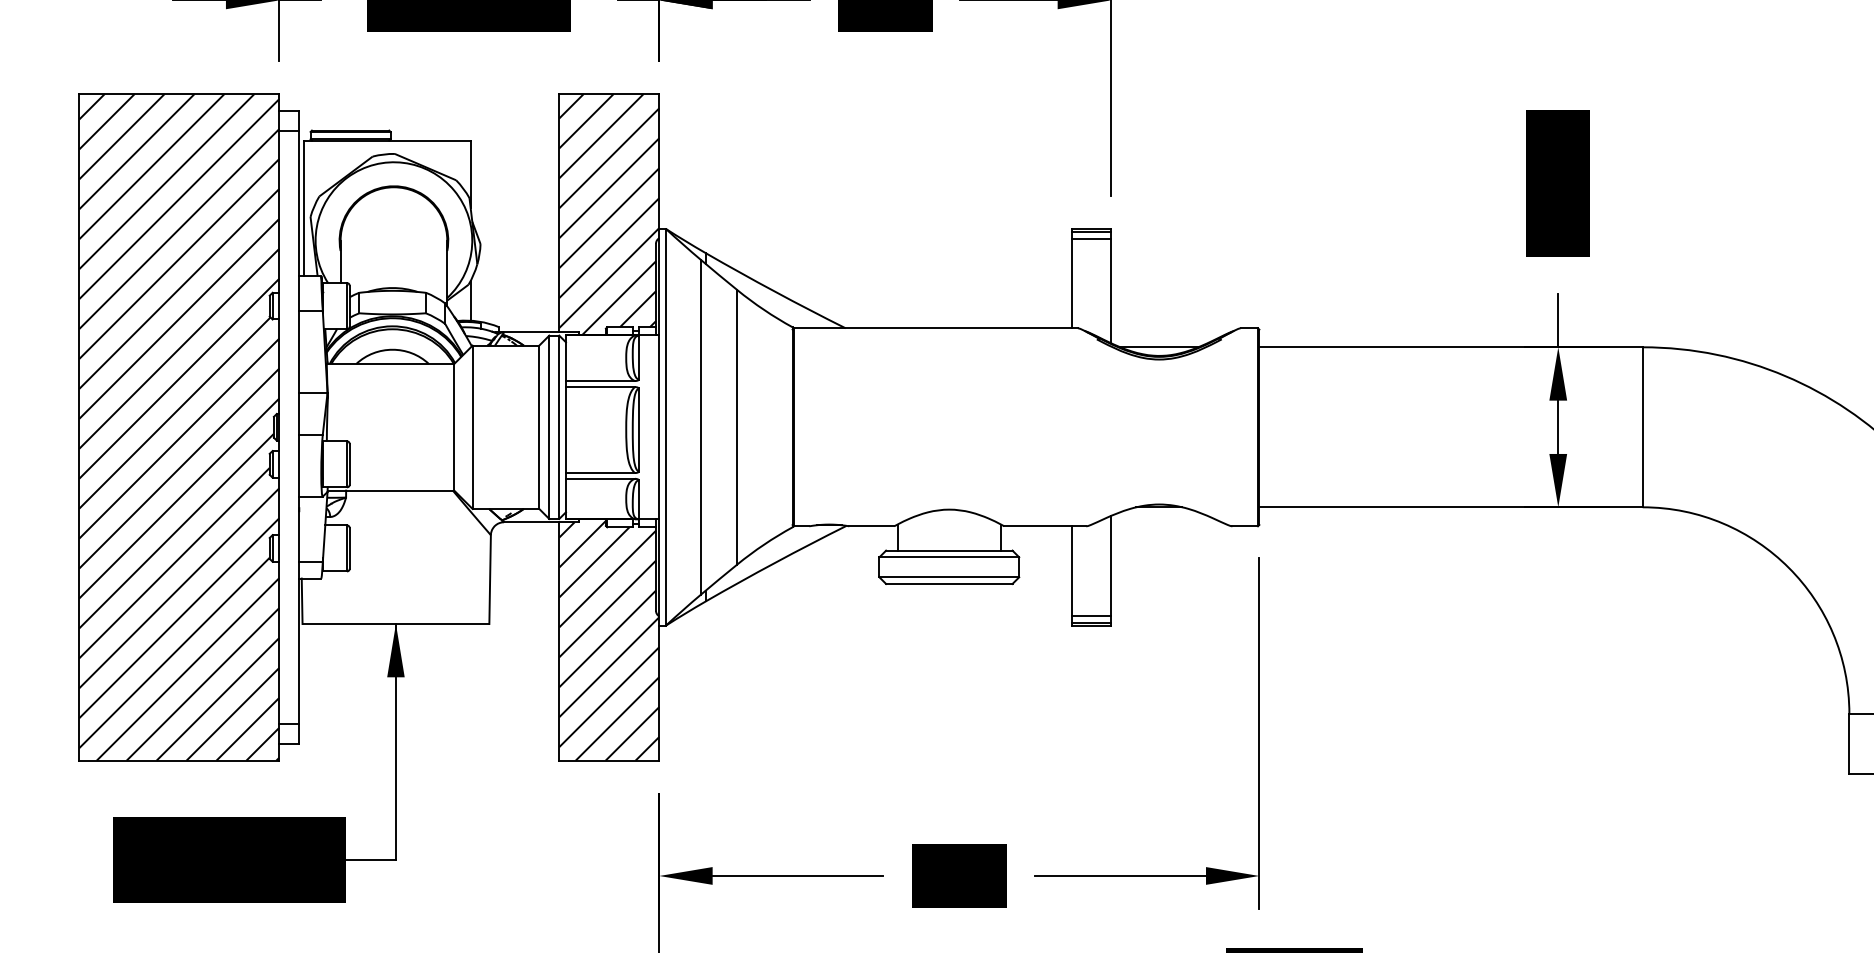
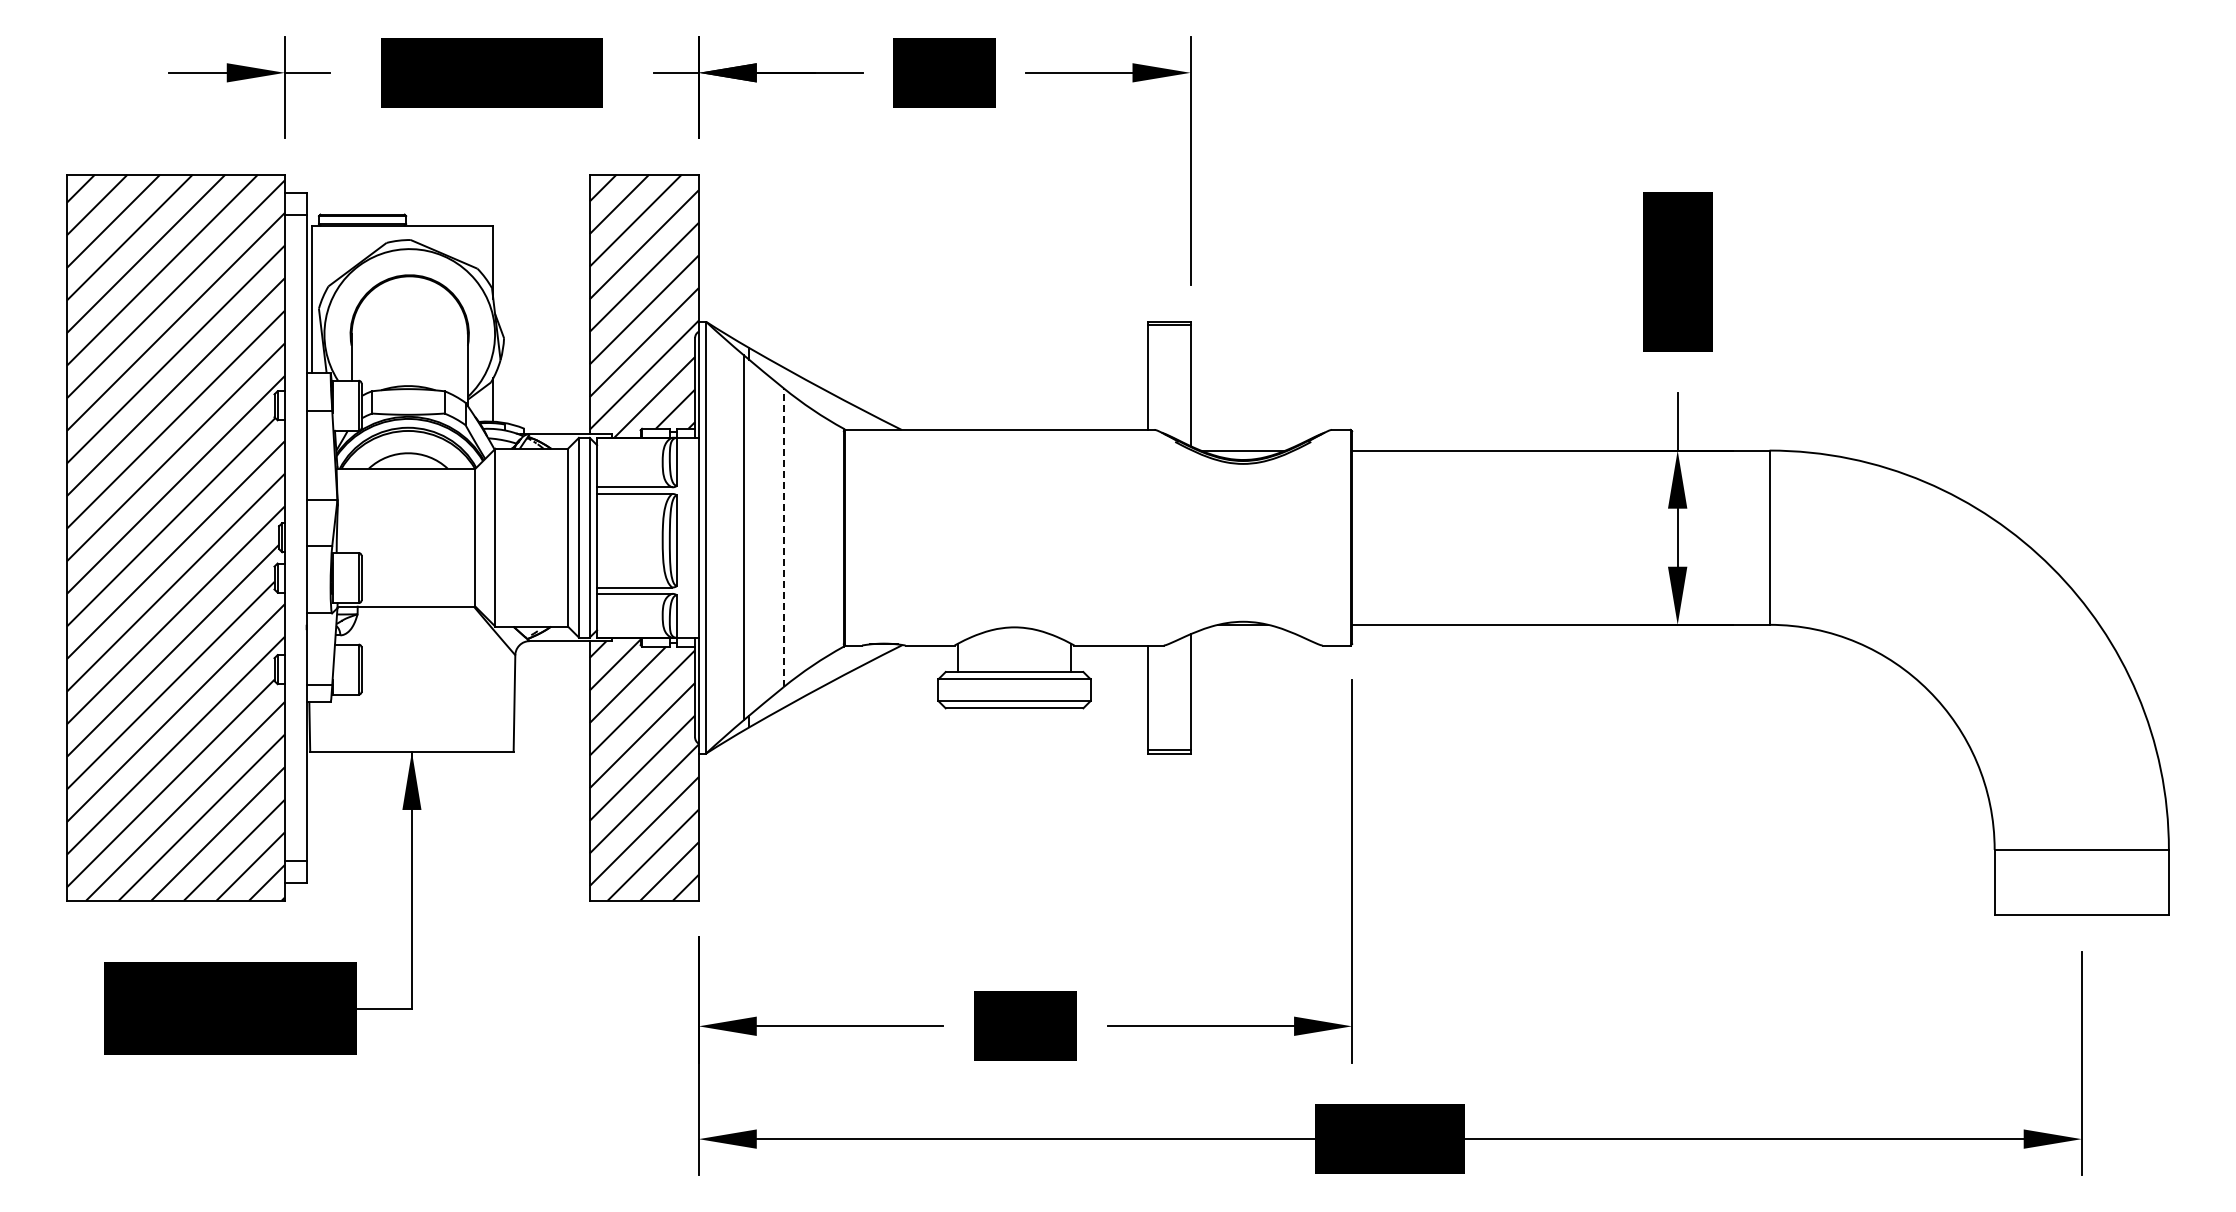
line: (1091, 238) -> (1169, 332), removed
line: (737, 427) -> (783, 537), solid -> dashed
line: (1091, 616) -> (1169, 743), removed

